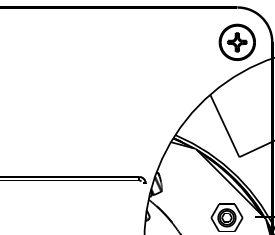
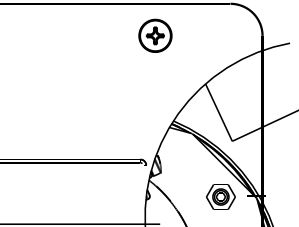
part: (237, 41) -> (155, 35), moved

